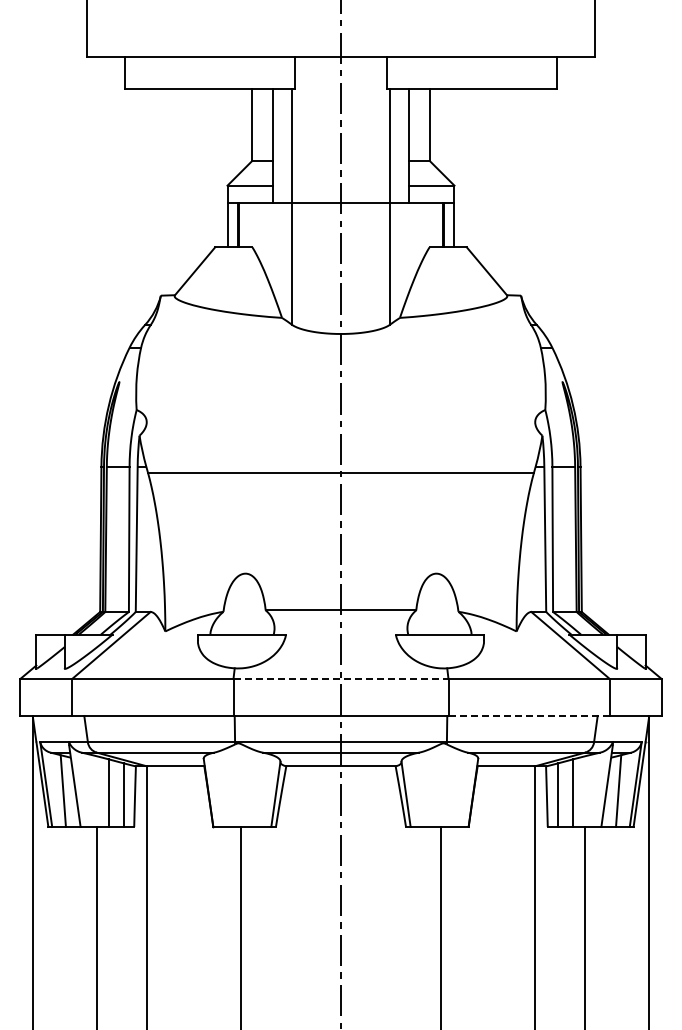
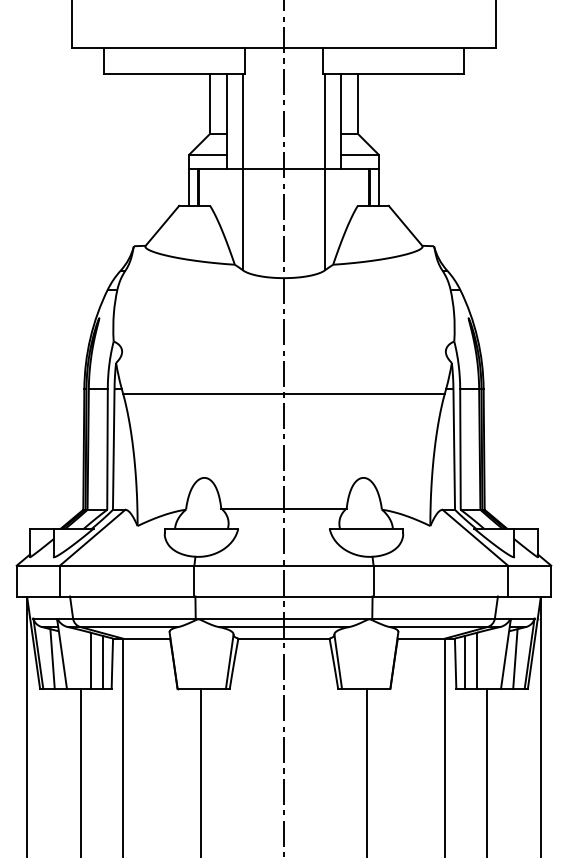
line: (341, 679) -> (284, 566), dashed -> solid
line: (529, 715) -> (441, 596), dashed -> solid

